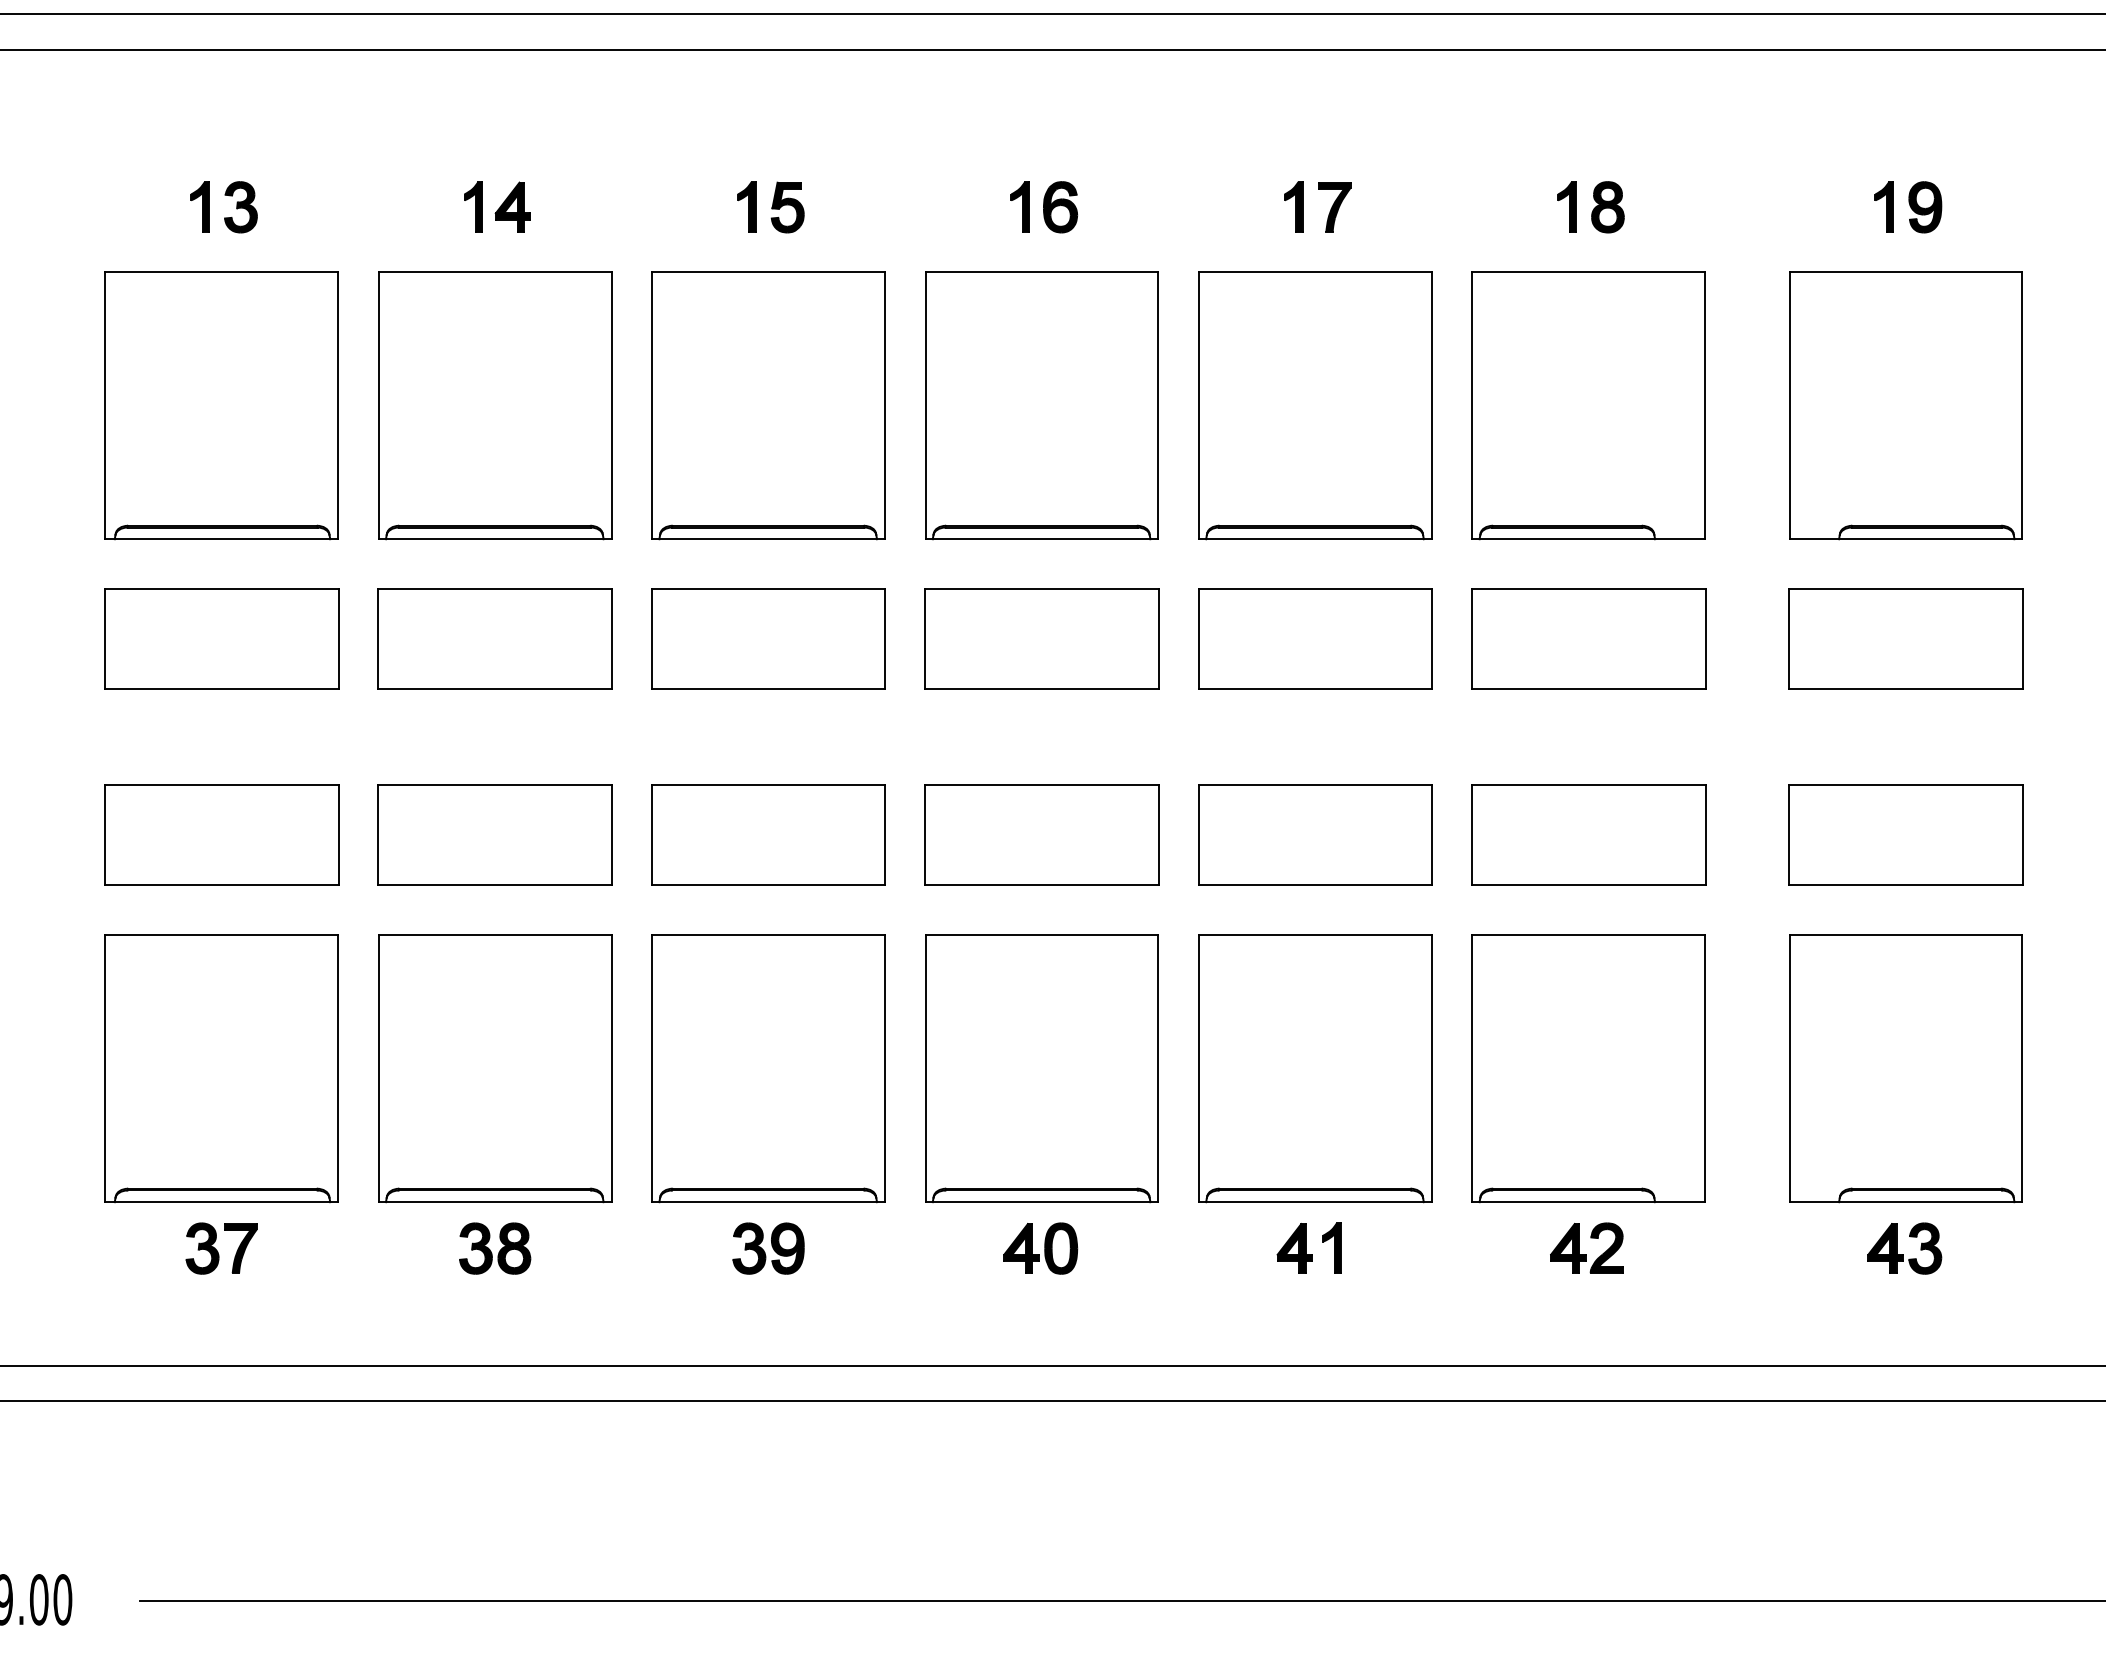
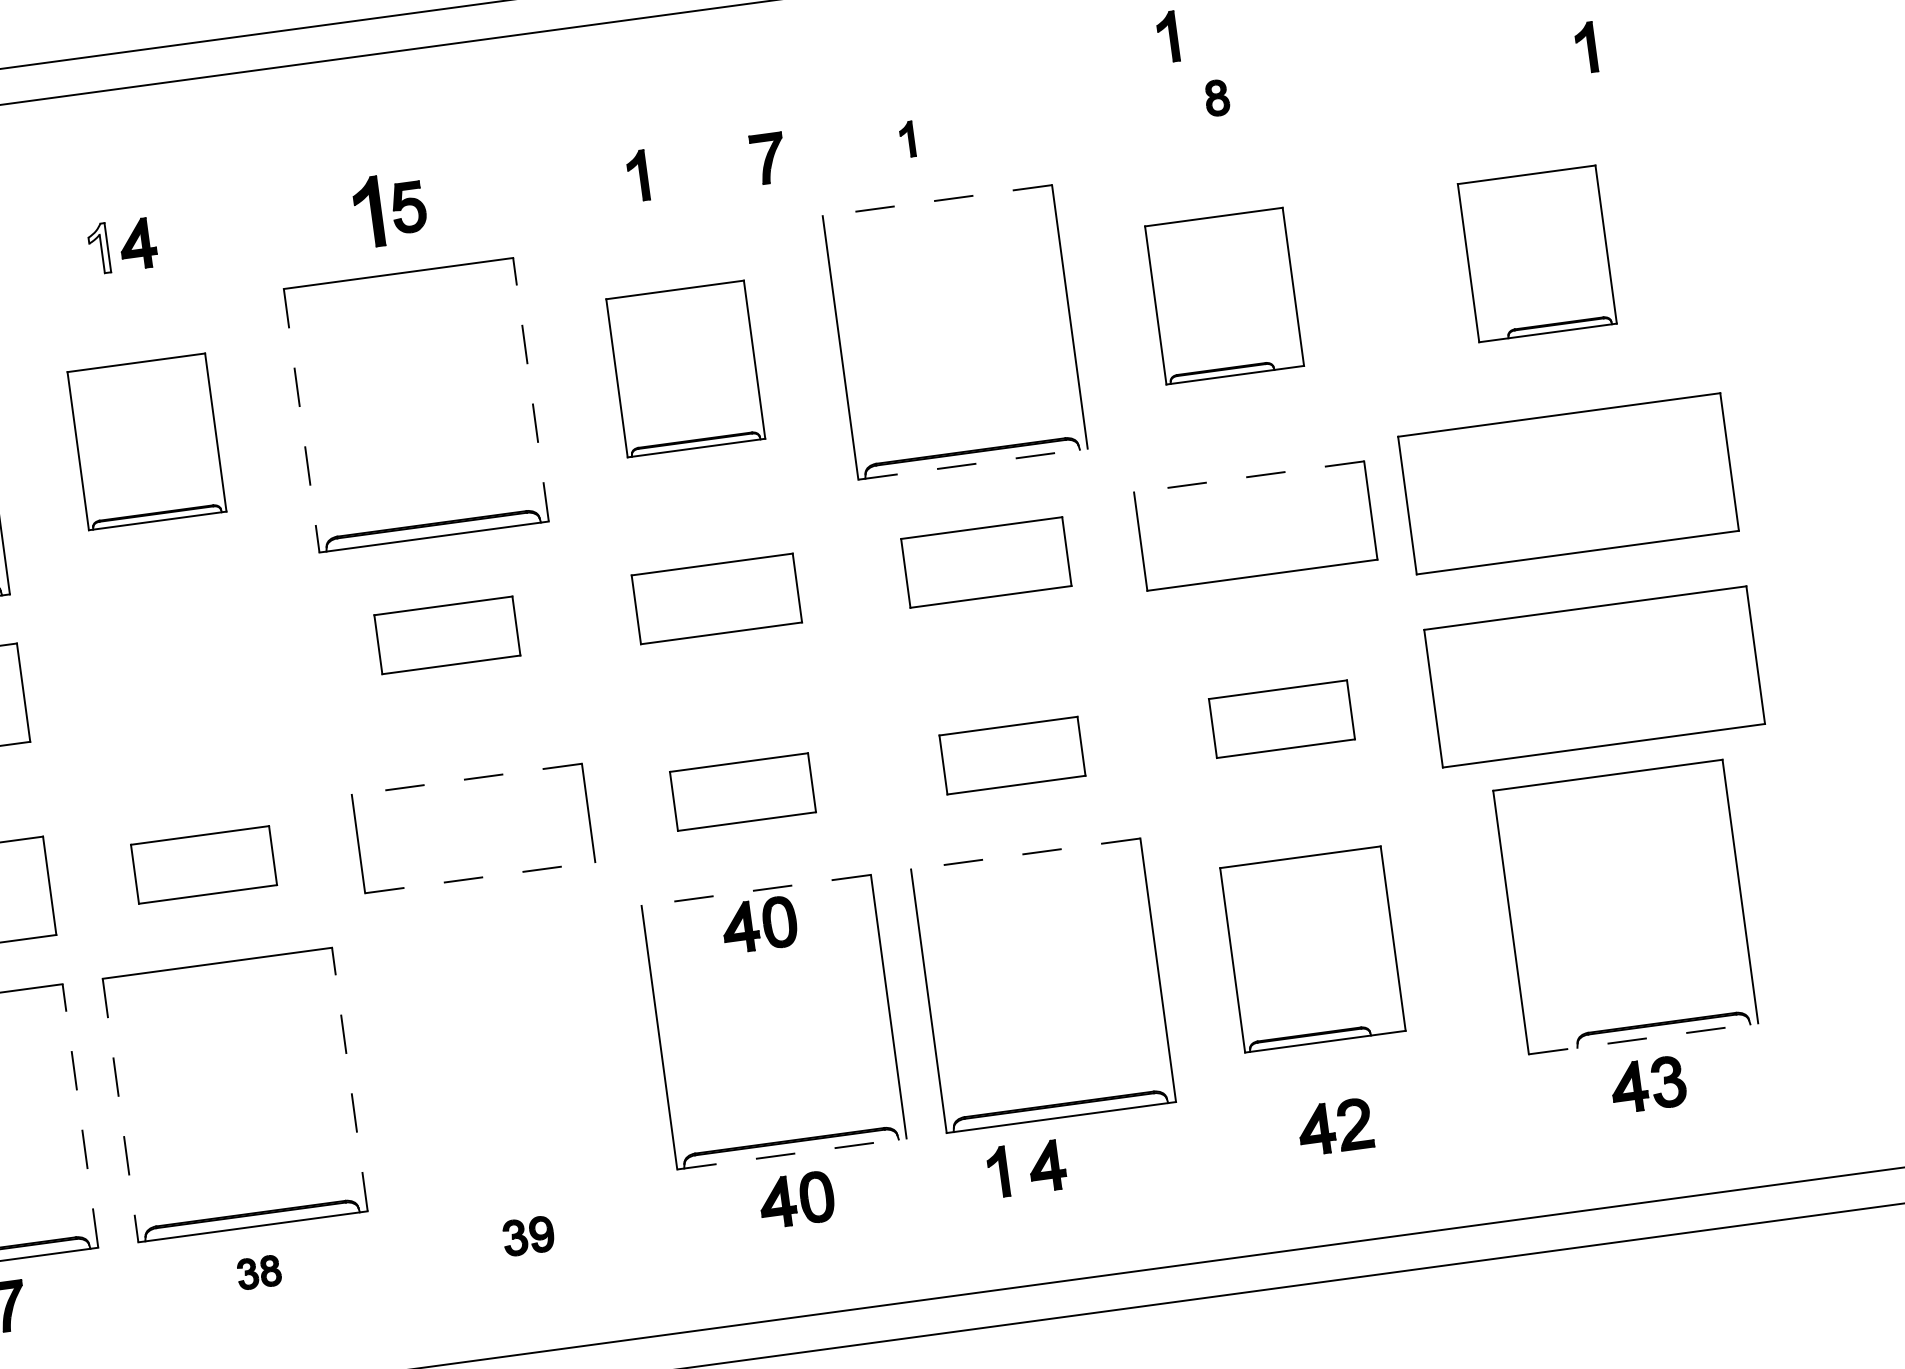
fill: (473, 206) -> (98, 248), removed
part: (746, 206) -> (368, 212), size x1.4
part: (1293, 206) -> (907, 139), size x0.7
part: (1566, 206) -> (1167, 36), moved
part: (1883, 206) -> (1585, 47), moved
part: (1060, 207) -> (677, 171), removed
part: (1334, 207) -> (768, 158), moved
part: (1607, 207) -> (1216, 98), size x0.7
part: (1925, 207) -> (1530, 55), removed
line: (1314, 271) -> (936, 200), solid -> dashed
part: (495, 405) -> (147, 441), size x0.6
line: (652, 405) -> (301, 420), solid -> dashed
line: (884, 405) -> (530, 389), solid -> dashed
part: (1041, 405) -> (685, 368), size x0.6
part: (1588, 405) -> (1224, 295), size x0.6
part: (1905, 405) -> (1536, 253), size x0.6
line: (1315, 539) -> (973, 464), solid -> dashed
line: (1588, 589) -> (1248, 477), solid -> dashed
part: (494, 638) -> (177, 671), removed
part: (768, 638) -> (447, 634), size x0.6
part: (1041, 638) -> (716, 598), size x0.7
part: (1315, 638) -> (986, 561), size x0.7
part: (1905, 638) -> (1567, 483), size x1.4
line: (768, 785) -> (466, 779), solid -> dashed
part: (494, 834) -> (203, 864), size x0.6
part: (1041, 834) -> (742, 791), size x0.6
part: (1315, 834) -> (1012, 755), size x0.6
part: (1588, 834) -> (1281, 718), size x0.6
part: (1905, 834) -> (1593, 676), size x1.4
line: (768, 884) -> (480, 877), solid -> dashed
line: (1041, 934) -> (755, 890), solid -> dashed
line: (1314, 934) -> (1024, 853), solid -> dashed
part: (1040, 969) -> (759, 924), added
line: (338, 1068) -> (80, 1115), solid -> dashed
line: (378, 1068) -> (120, 1110), solid -> dashed
line: (611, 1068) -> (349, 1079), solid -> dashed
part: (768, 1068) -> (504, 1058), removed
part: (1588, 1068) -> (1312, 949), size x0.7
line: (1042, 1202) -> (792, 1154), solid -> dashed
line: (1906, 1202) -> (1643, 1039), solid -> dashed
part: (1331, 1247) -> (997, 1171), moved
part: (495, 1248) -> (259, 1272), size x0.6
part: (768, 1248) -> (528, 1236), size x0.7

